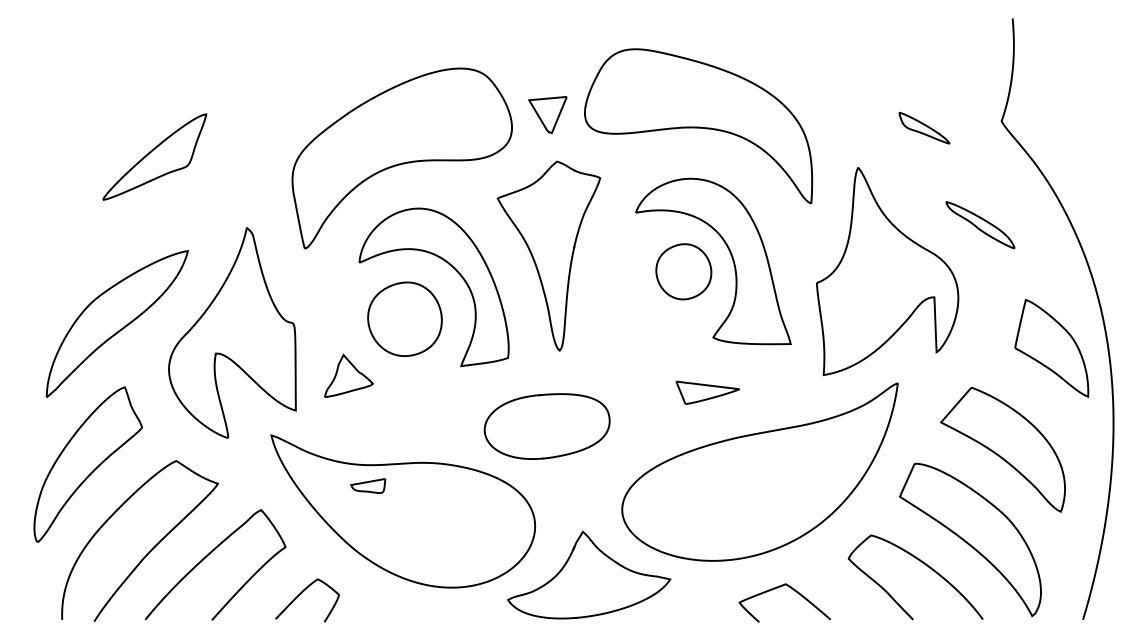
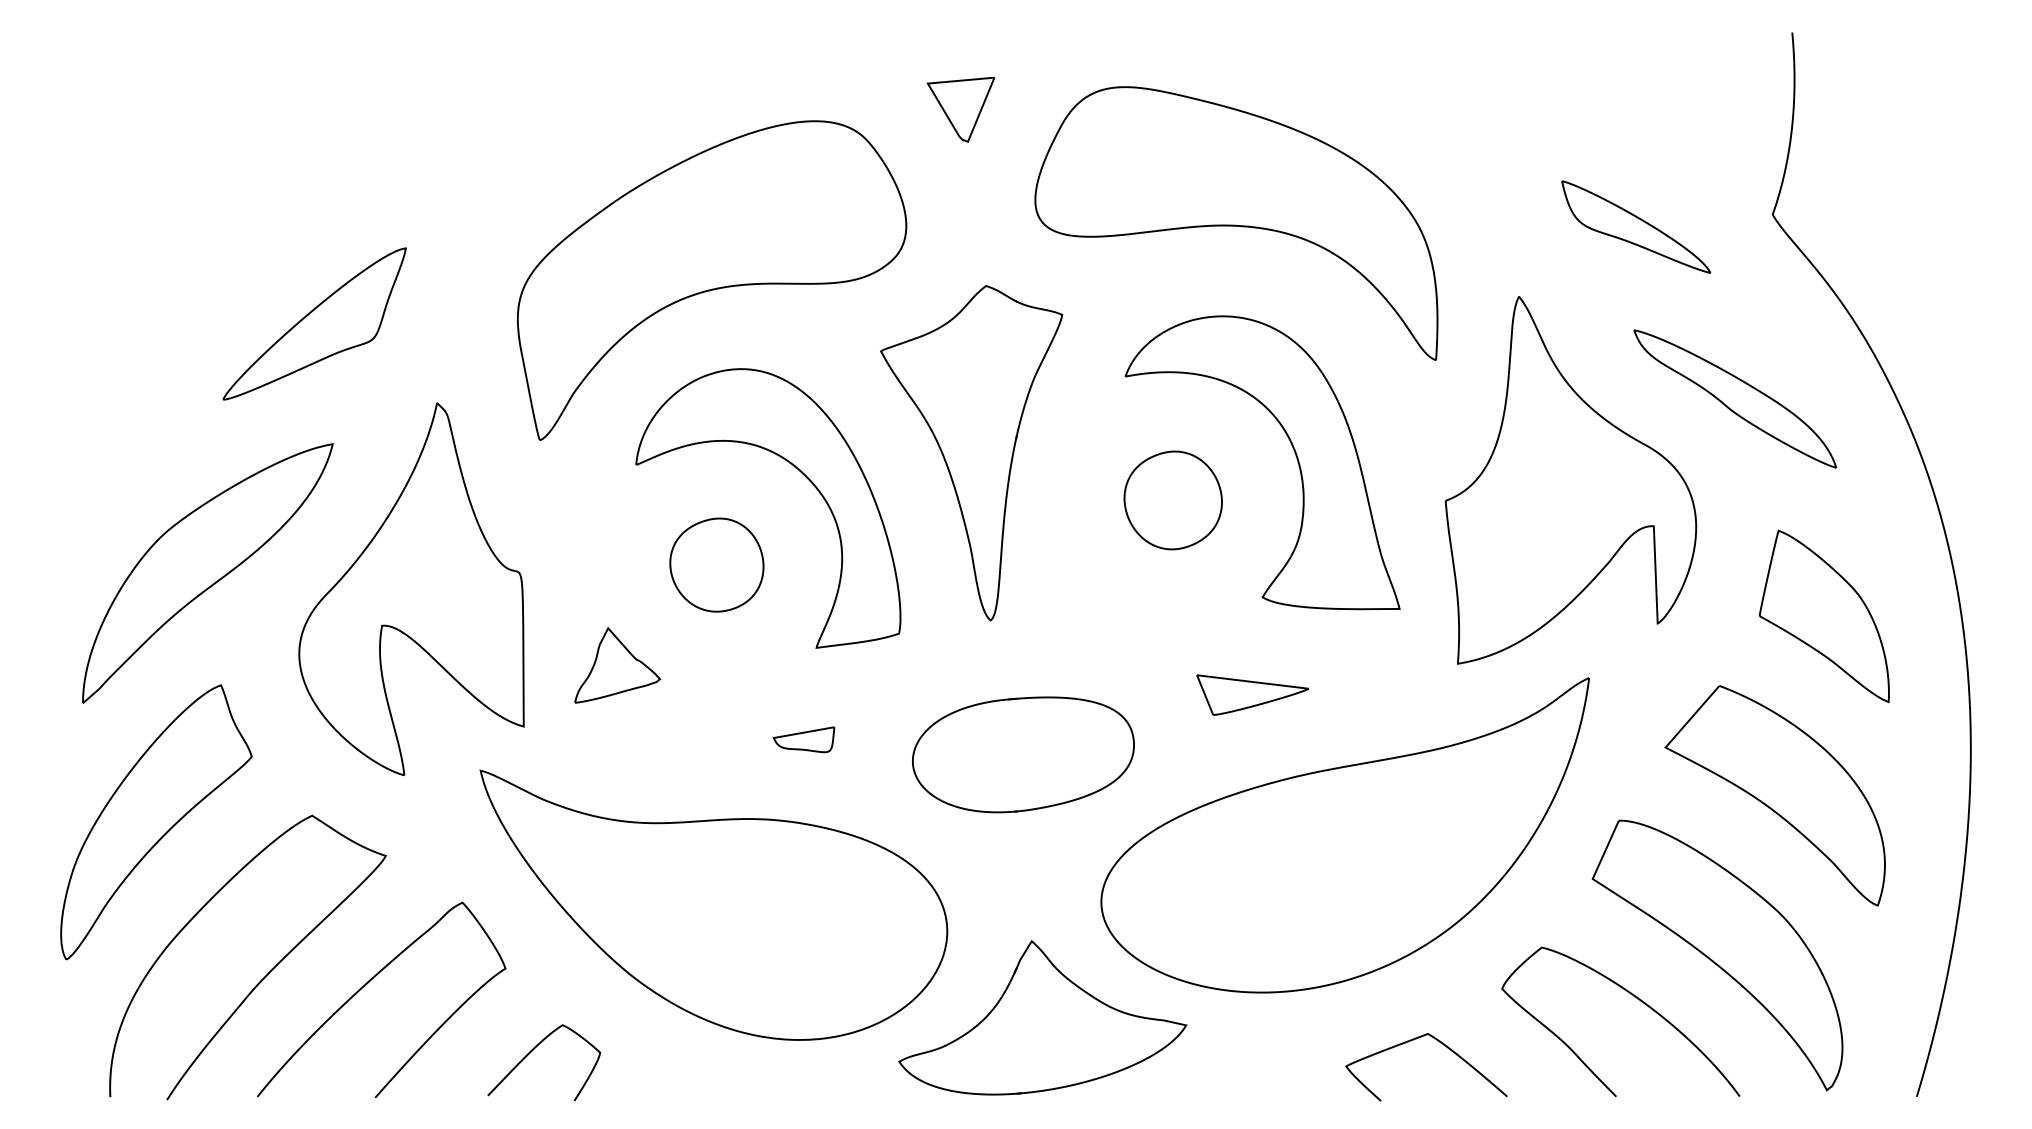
part: (547, 115) -> (960, 110), moved
part: (924, 127) -> (1636, 225), size x1.67
part: (154, 156) -> (314, 322), moved
part: (980, 224) -> (1735, 397), size x1.67
part: (683, 271) -> (1172, 499), moved
part: (404, 319) -> (716, 565), size x0.71
part: (1051, 347) -> (1823, 614), moved
part: (546, 426) -> (1022, 754), moved
part: (368, 485) -> (804, 738), moved
curve: (794, 591) -> (1443, 1046), moved

